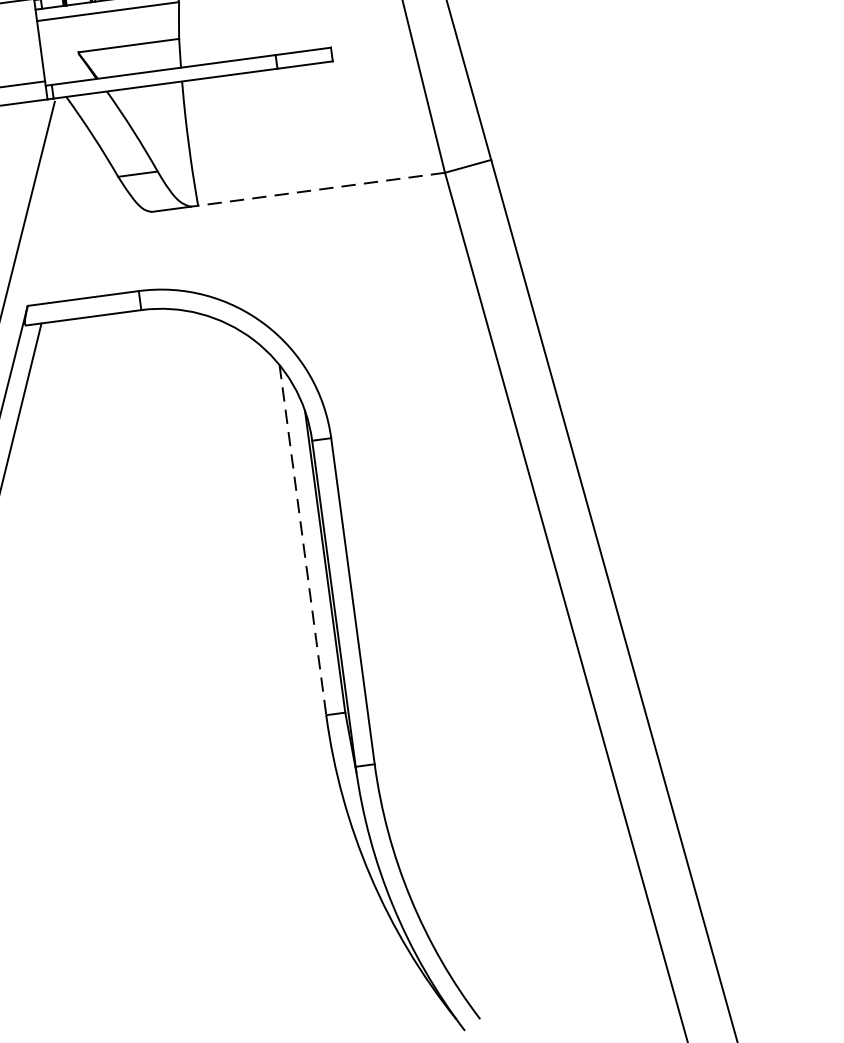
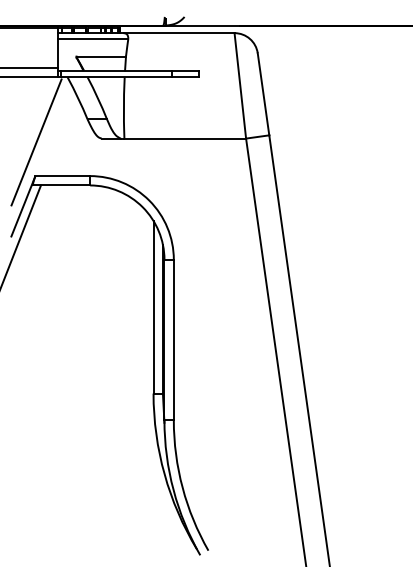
line: (322, 189) -> (185, 138), dashed -> solid
line: (302, 540) -> (153, 307), dashed -> solid

